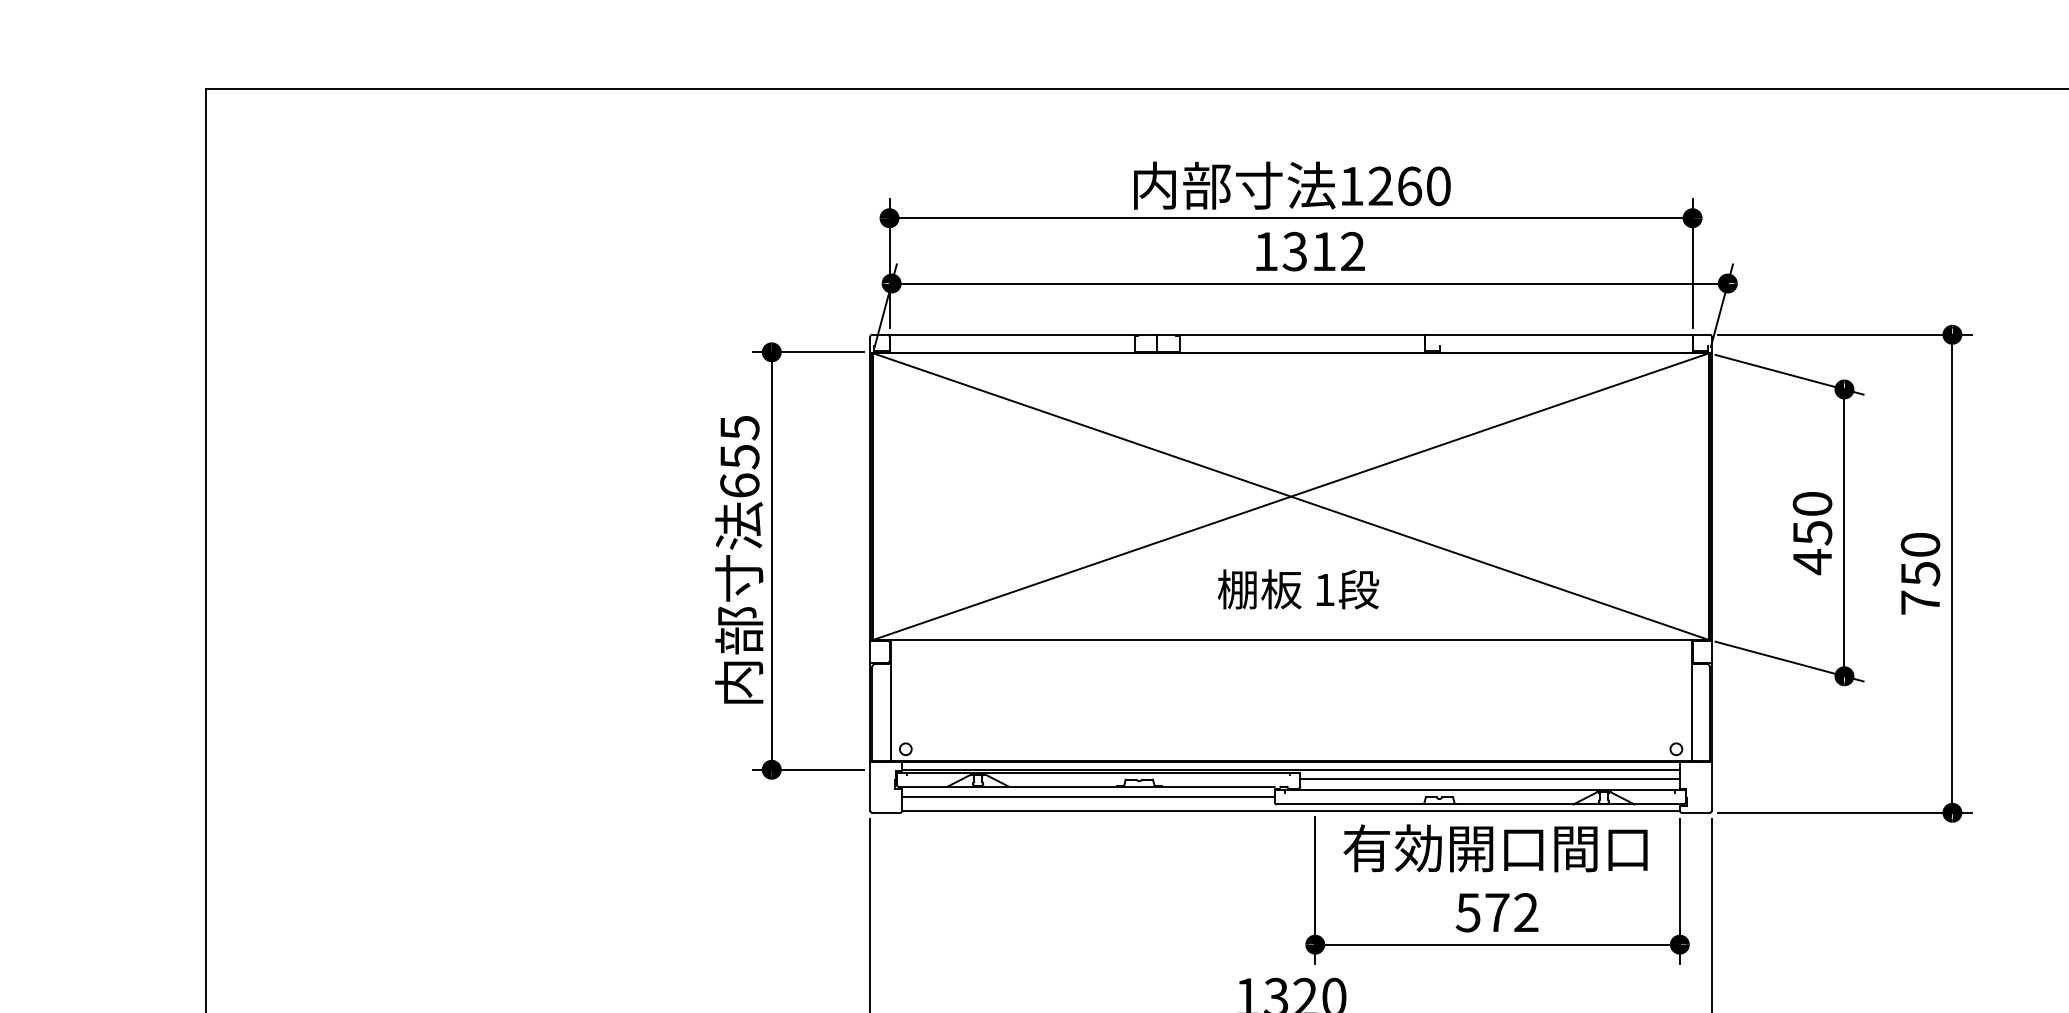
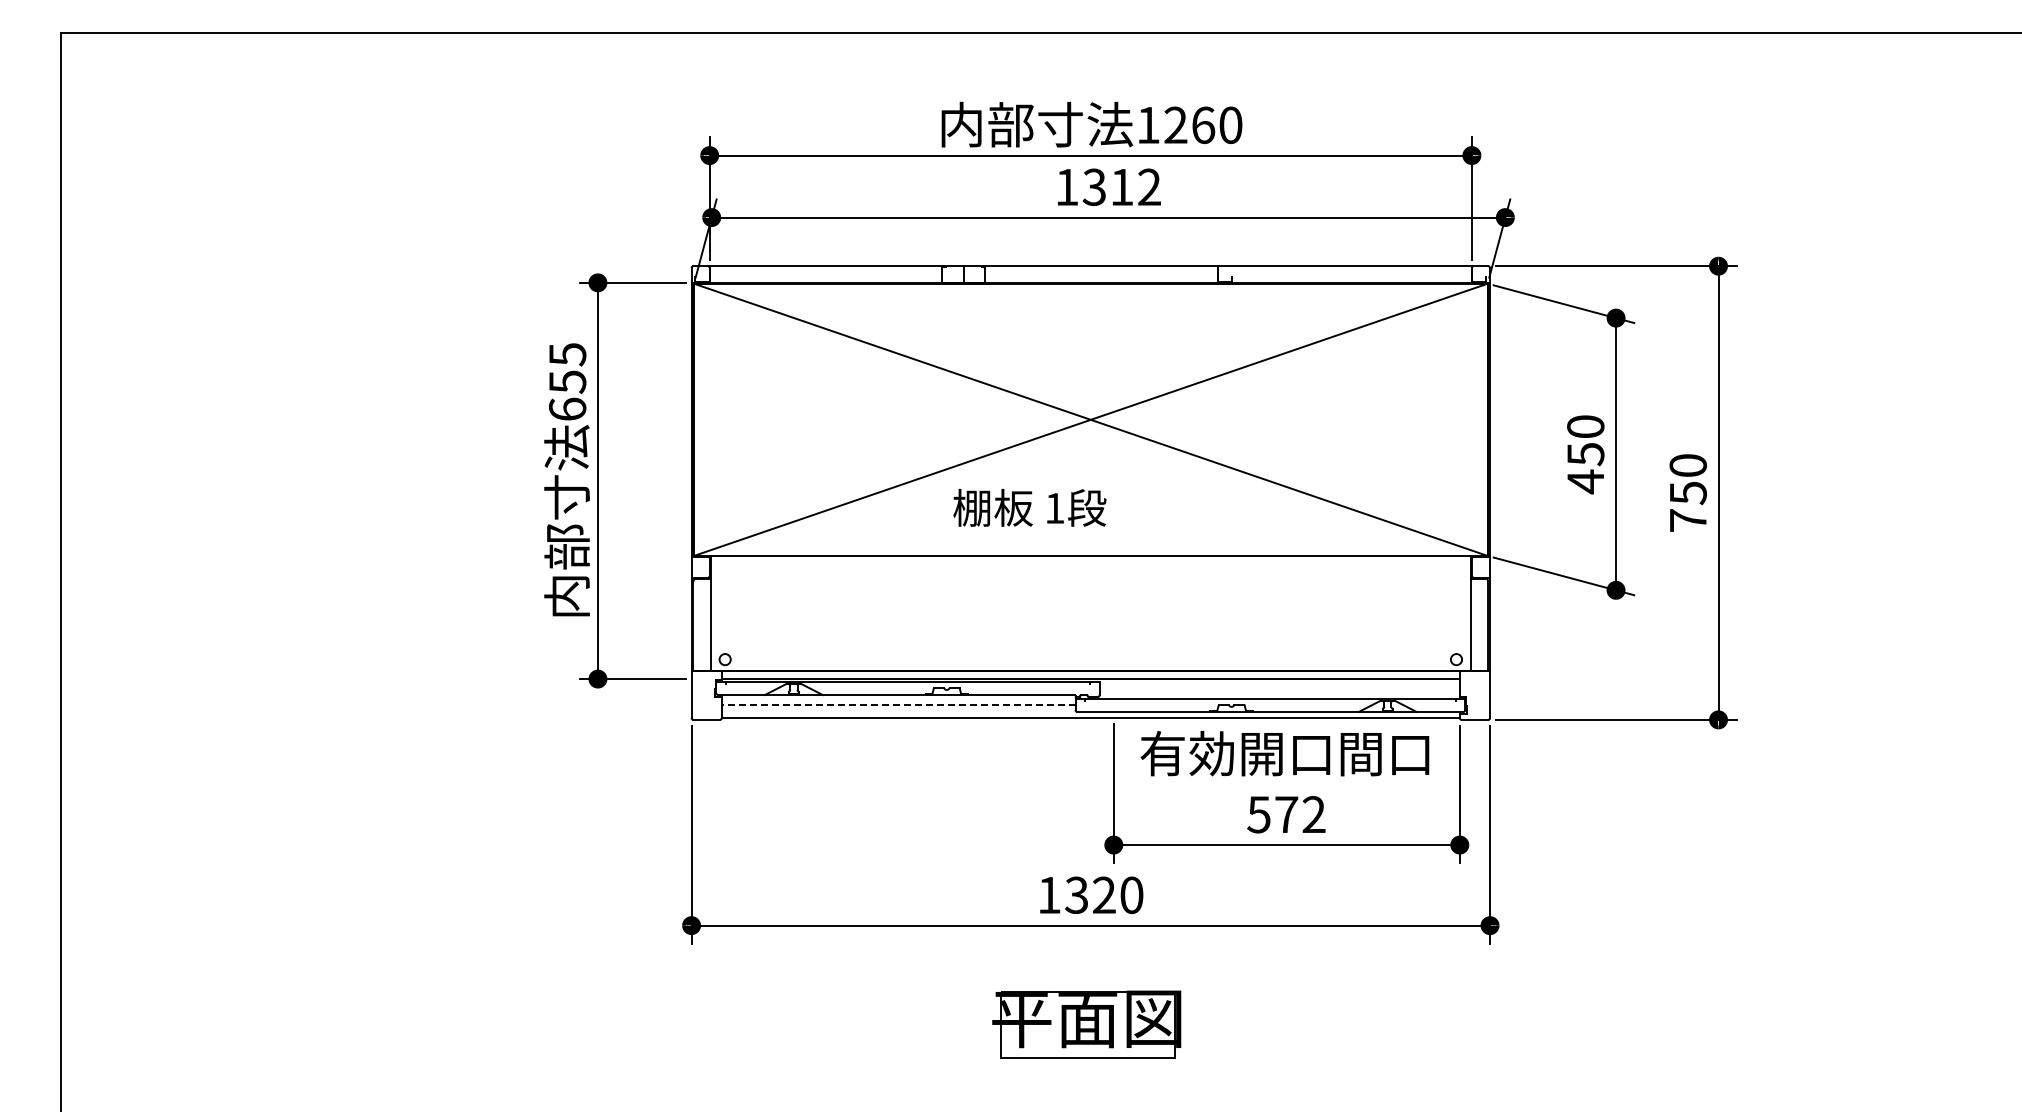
text: (1298, 589) -> (1029, 507), moved
line: (1489, 779) -> (1279, 688), removed
line: (1088, 797) -> (898, 705), solid -> dashed

